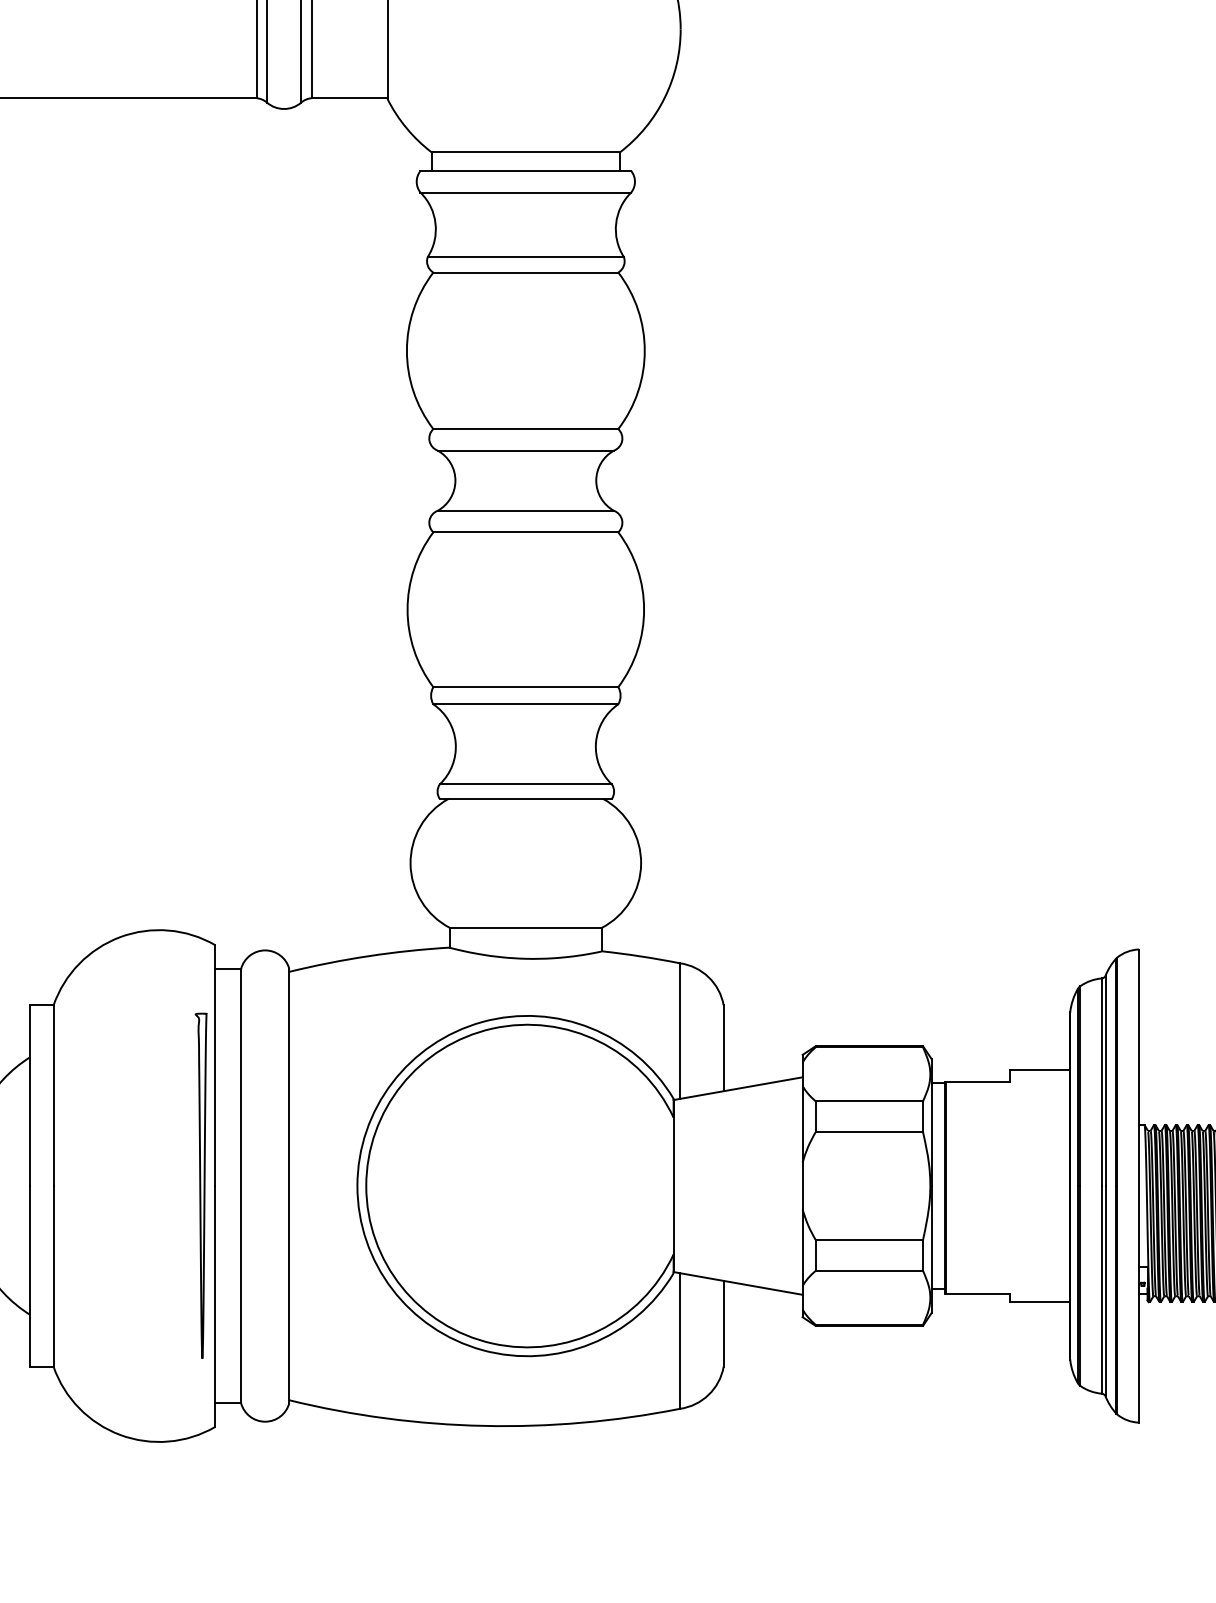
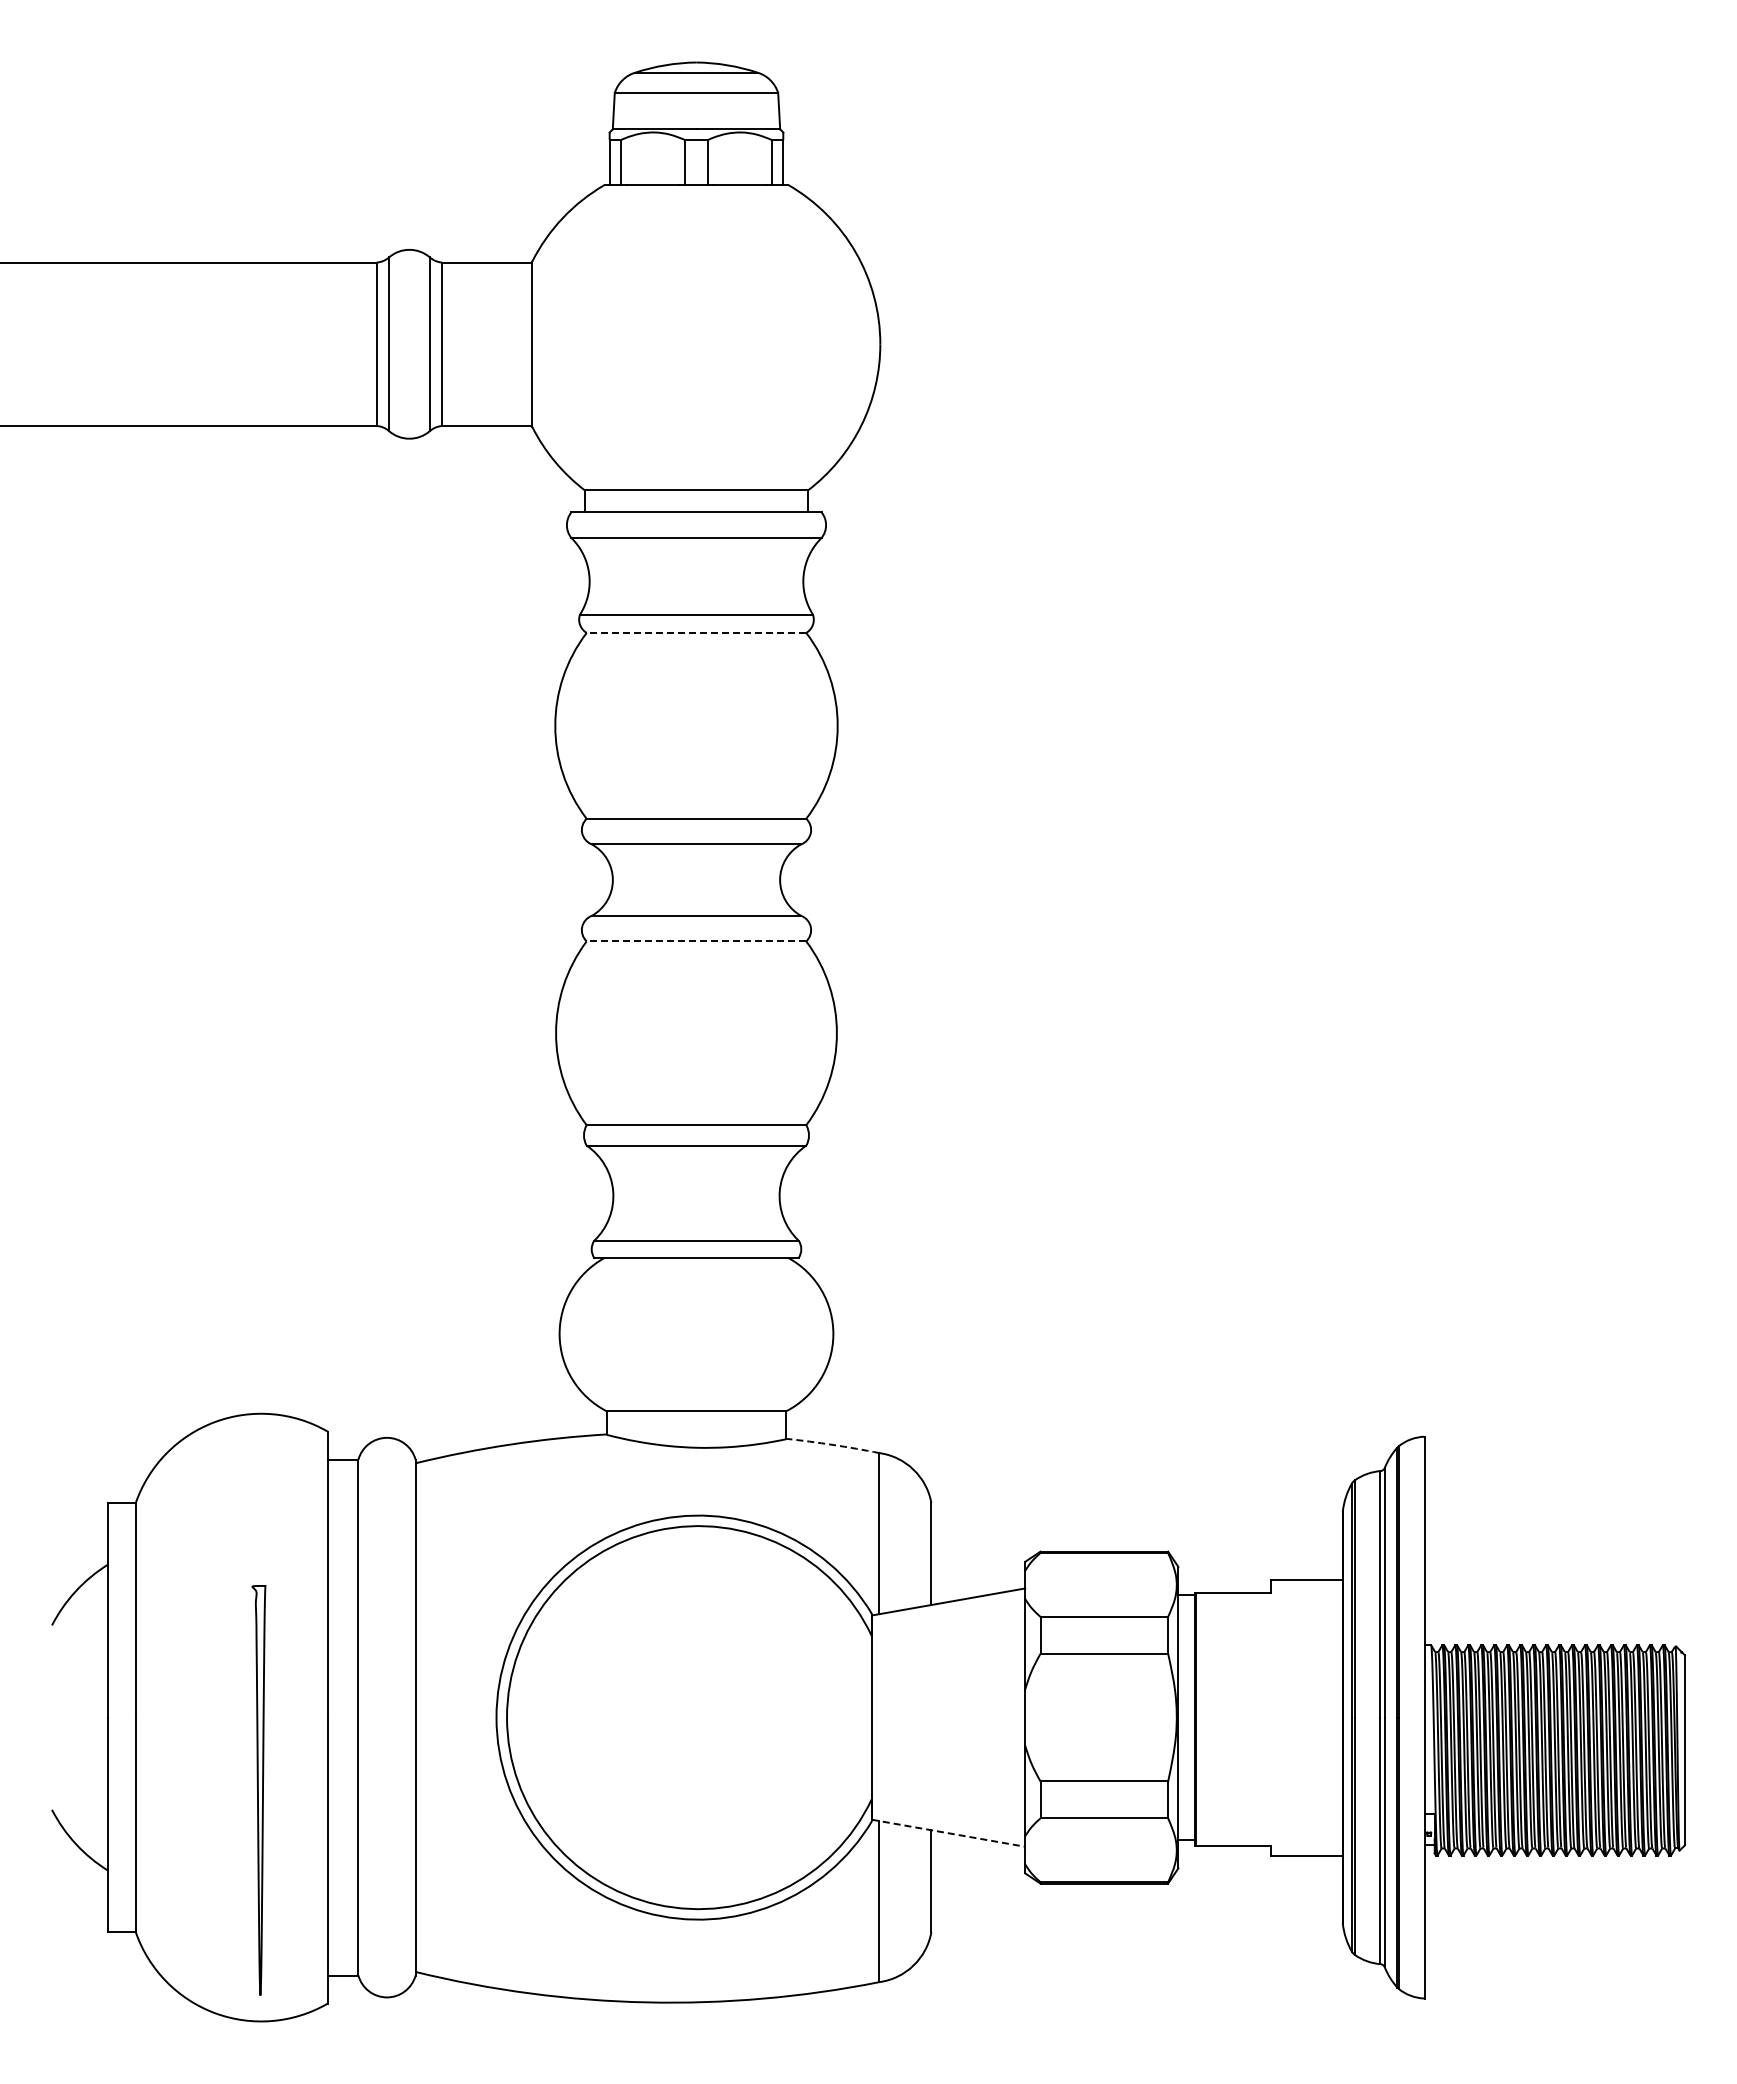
line: (525, 272) -> (696, 632), solid -> dashed
line: (525, 532) -> (696, 941), solid -> dashed
arc: (640, 956) -> (832, 1444), solid -> dashed
curve: (200, 1185) -> (258, 1790), moved
line: (738, 1283) -> (948, 1833), solid -> dashed

